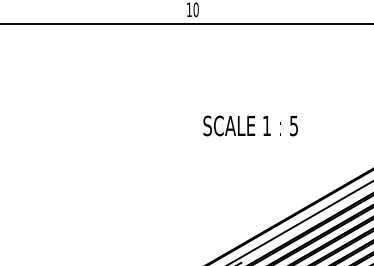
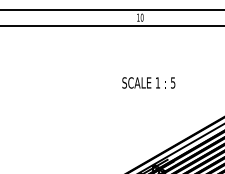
text: (250, 125) -> (148, 82), moved

